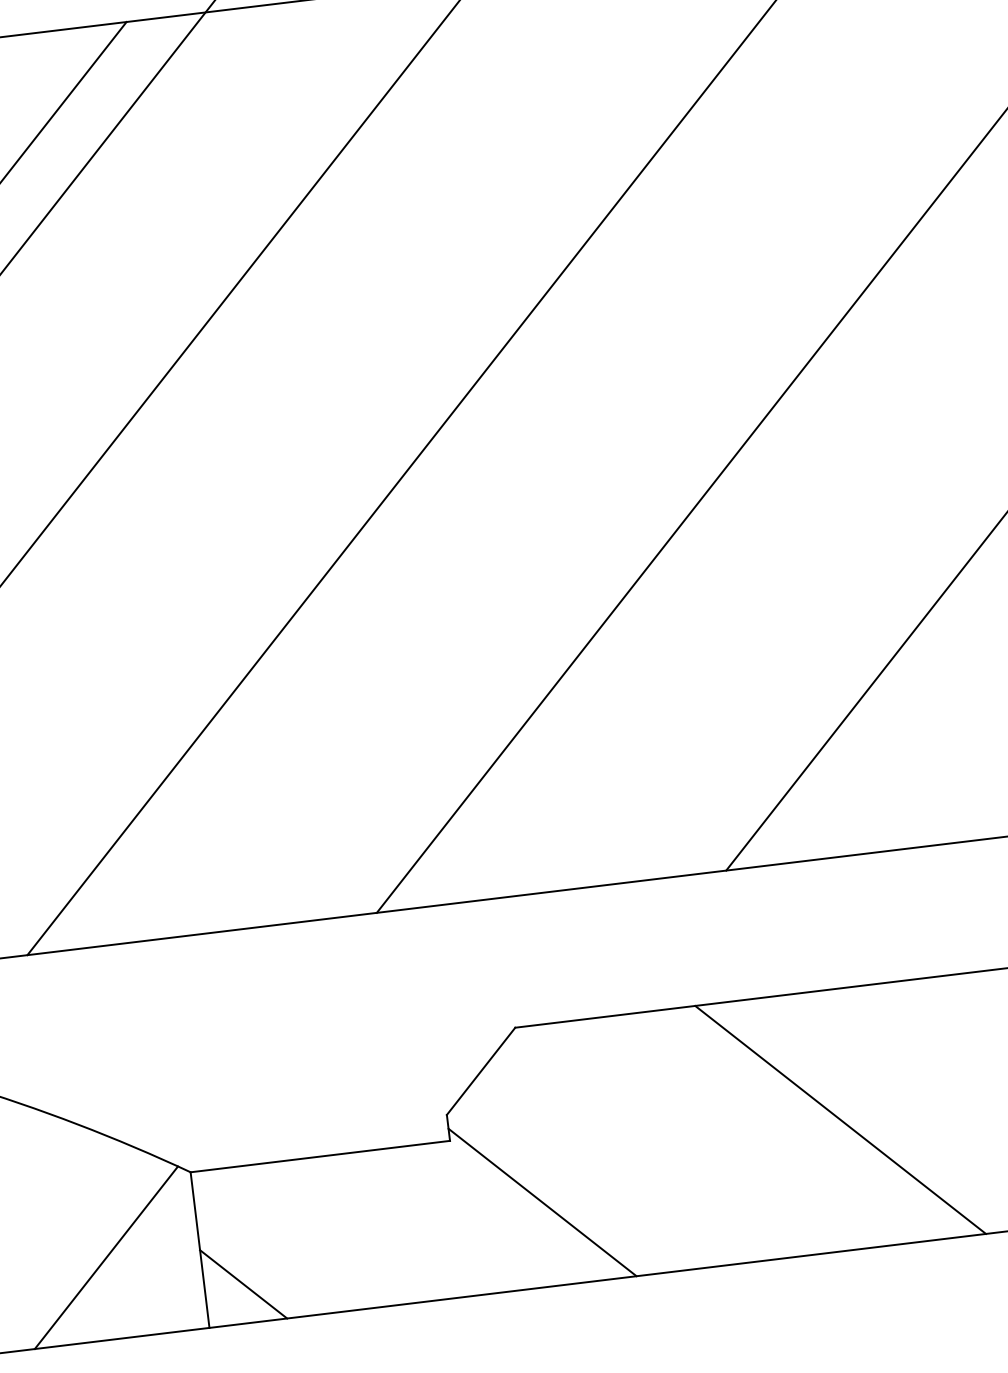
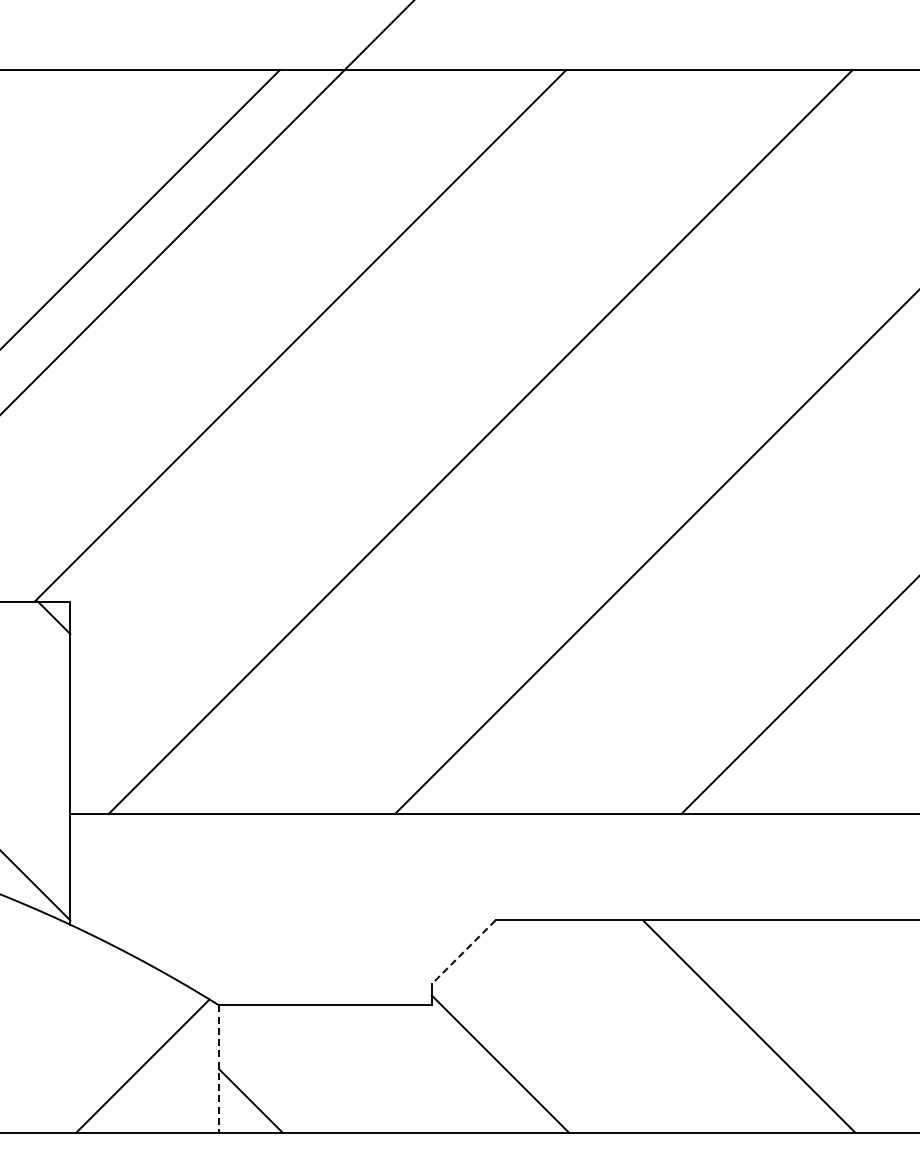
line: (480, 1071) -> (463, 952), solid -> dashed
line: (200, 1250) -> (219, 1069), solid -> dashed

